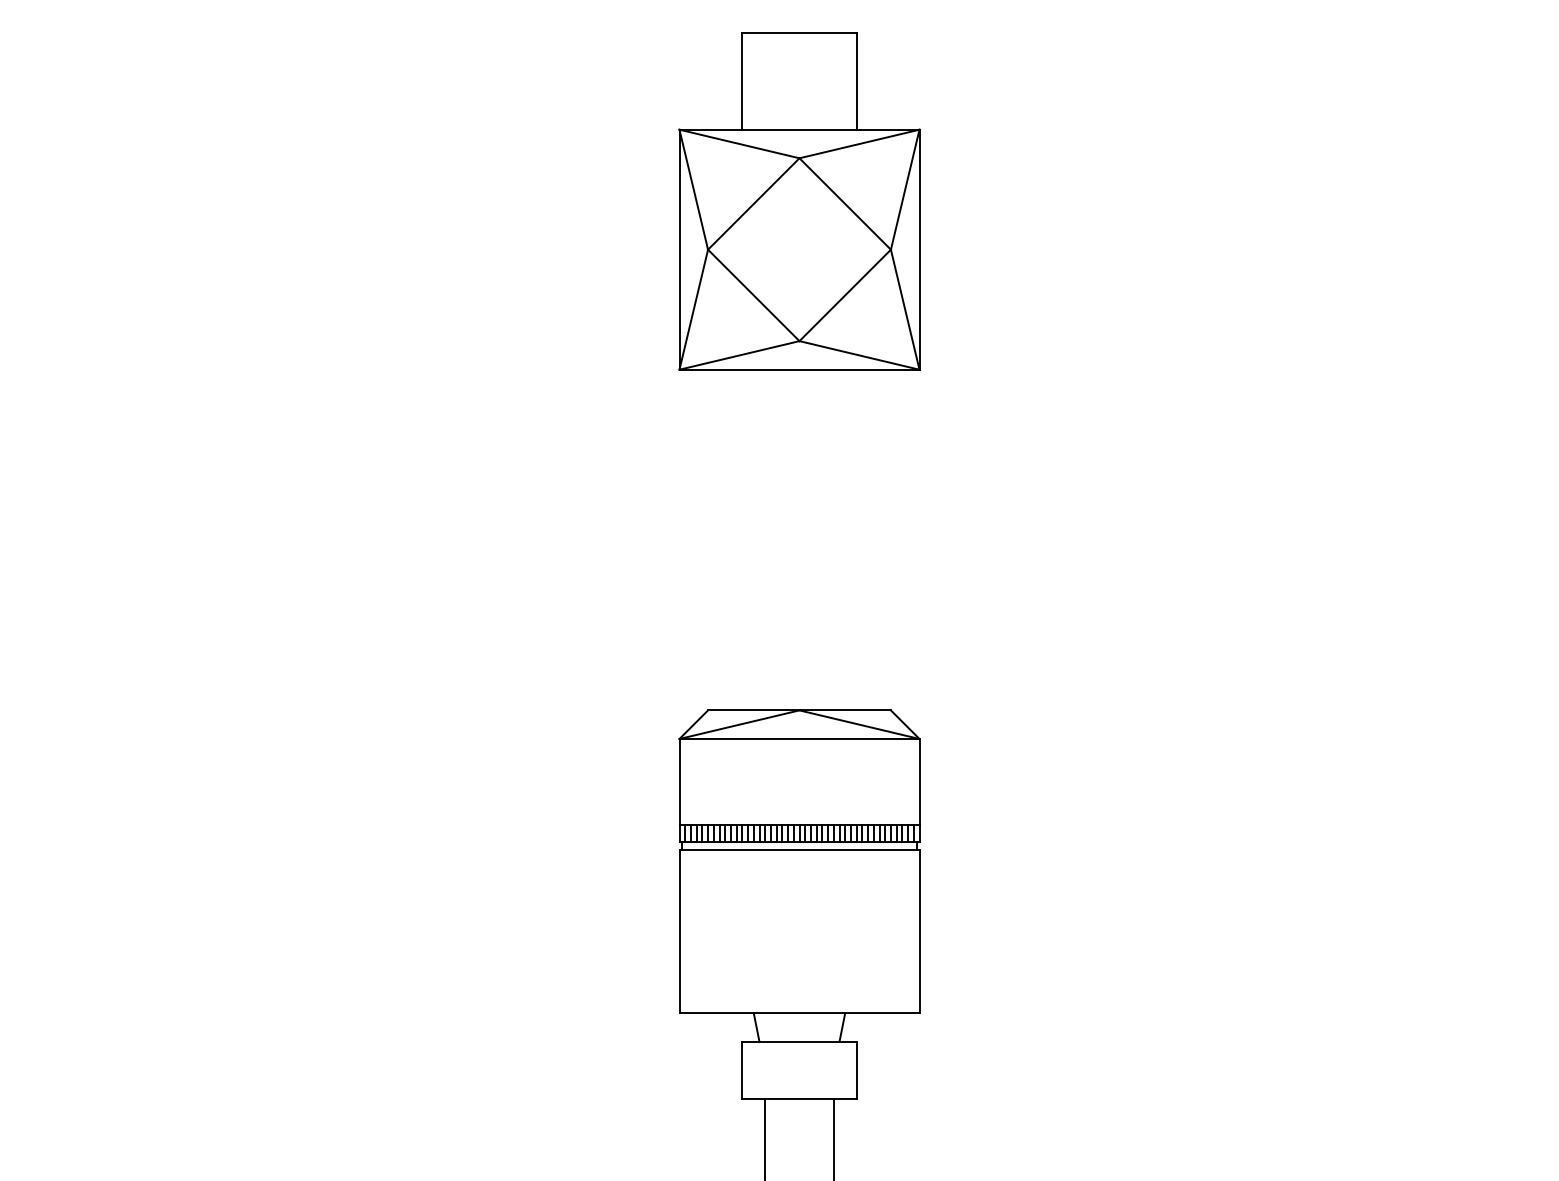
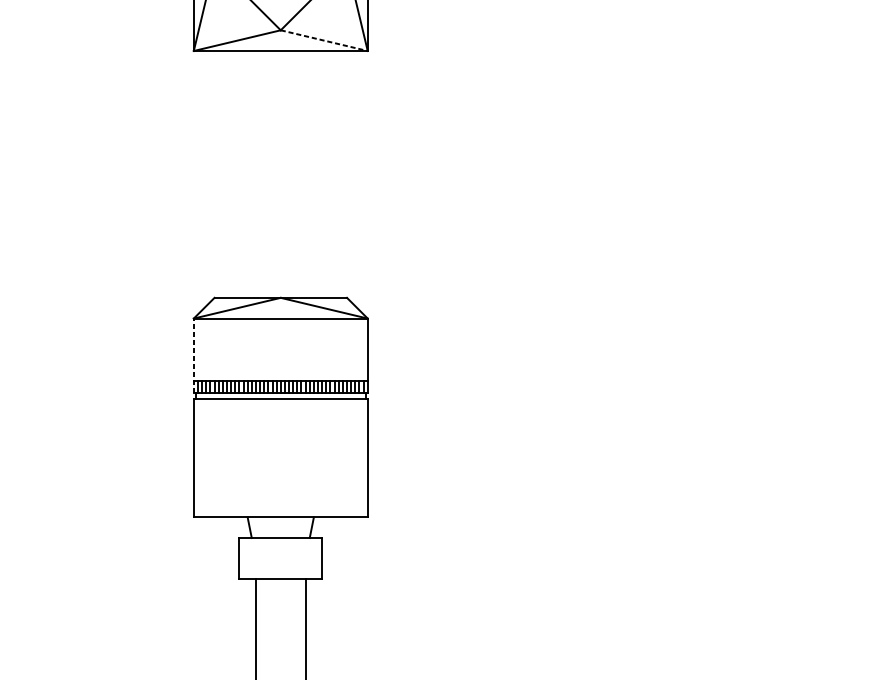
line: (859, 355) -> (324, 40), solid -> dashed
line: (679, 789) -> (193, 355), solid -> dashed

